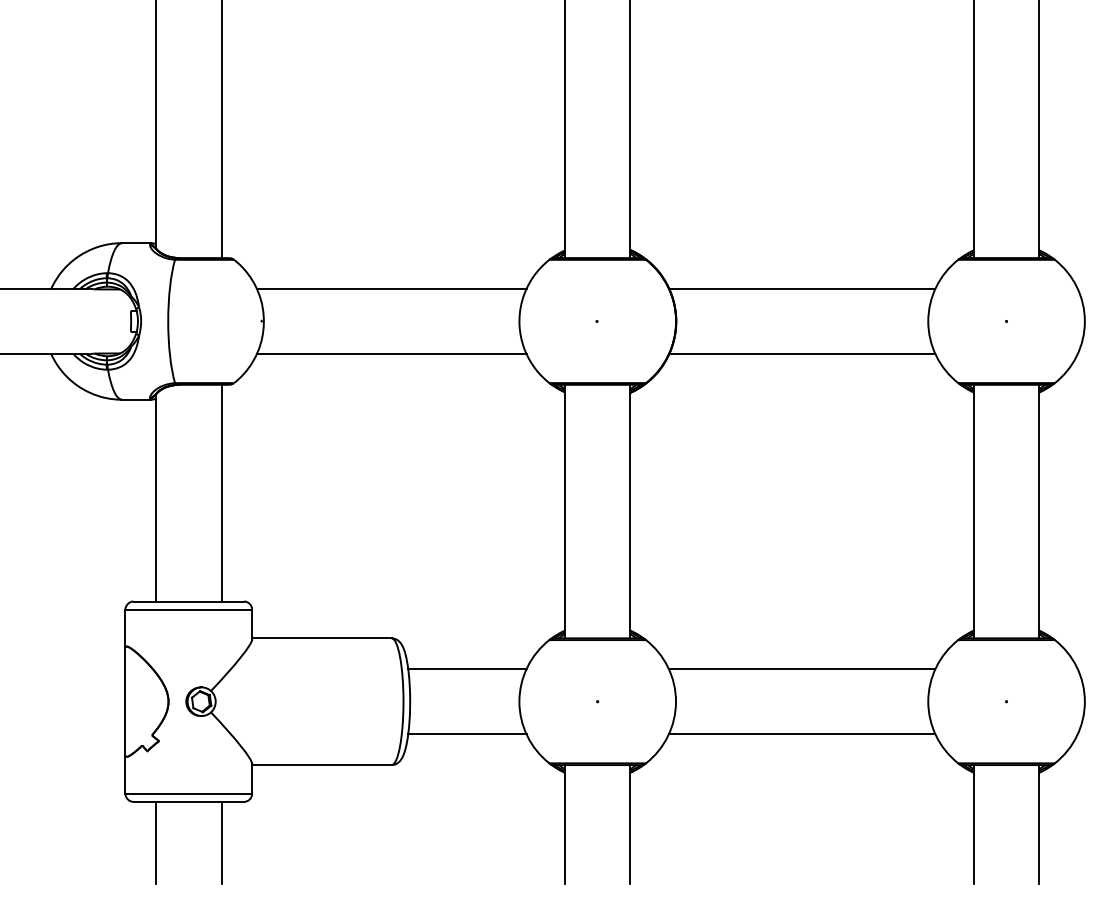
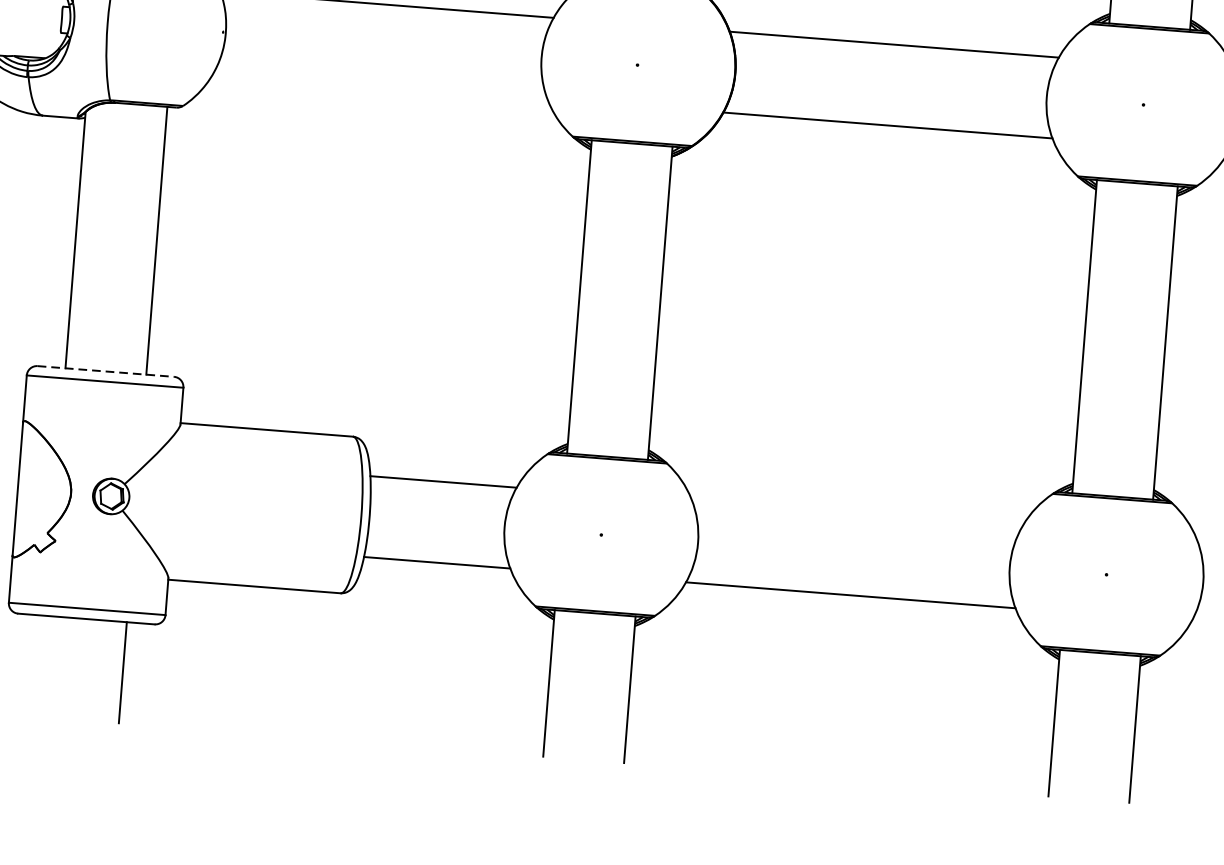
line: (391, 354) -> (380, 85), removed
line: (189, 601) -> (106, 371), solid -> dashed
line: (801, 669) -> (856, 515), removed
line: (156, 842) -> (42, 666), removed

